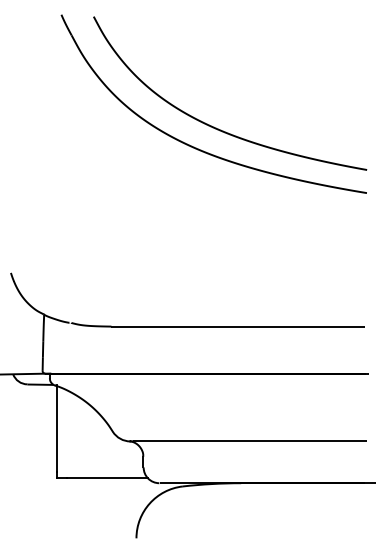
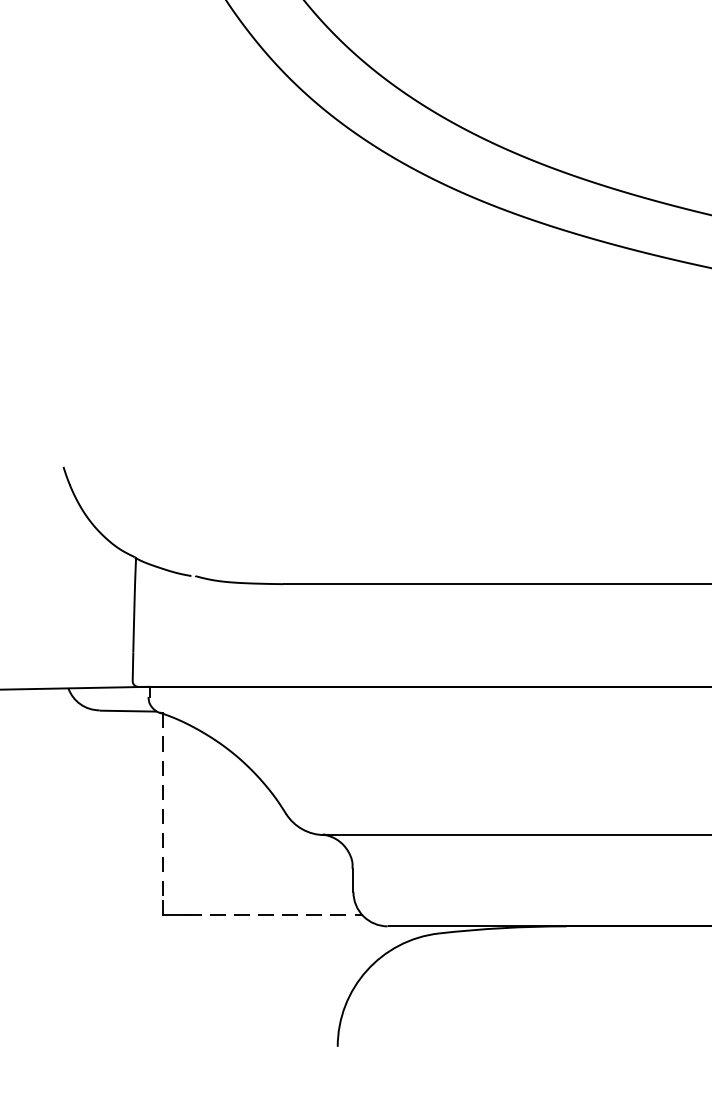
line: (56, 428) -> (163, 806), solid -> dashed
line: (107, 477) -> (274, 913), solid -> dashed

